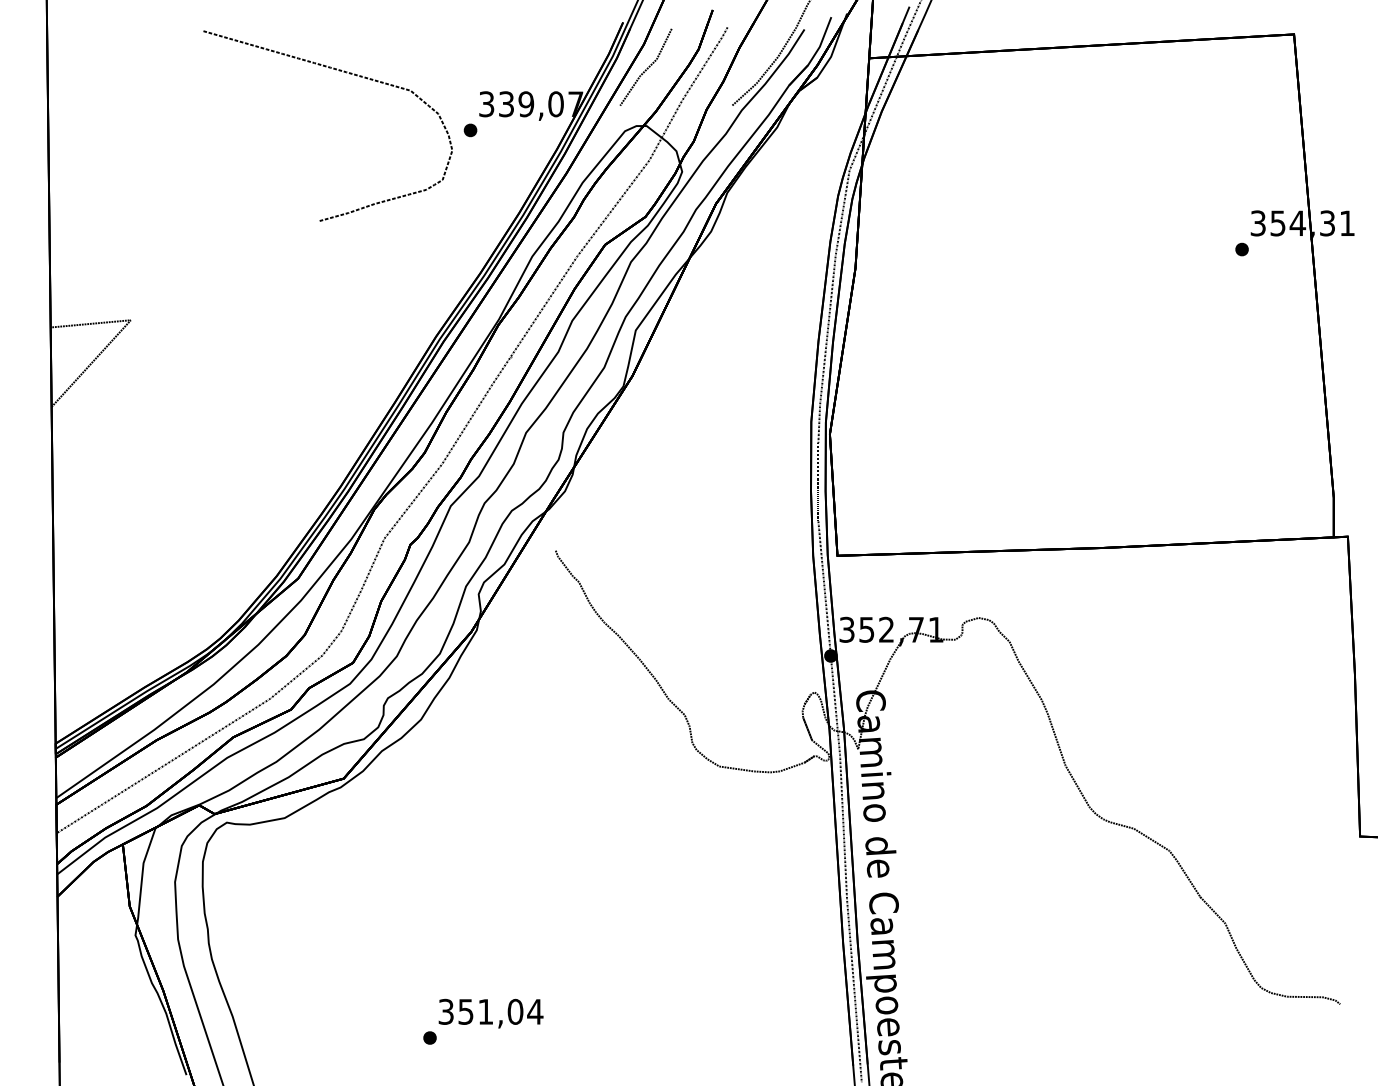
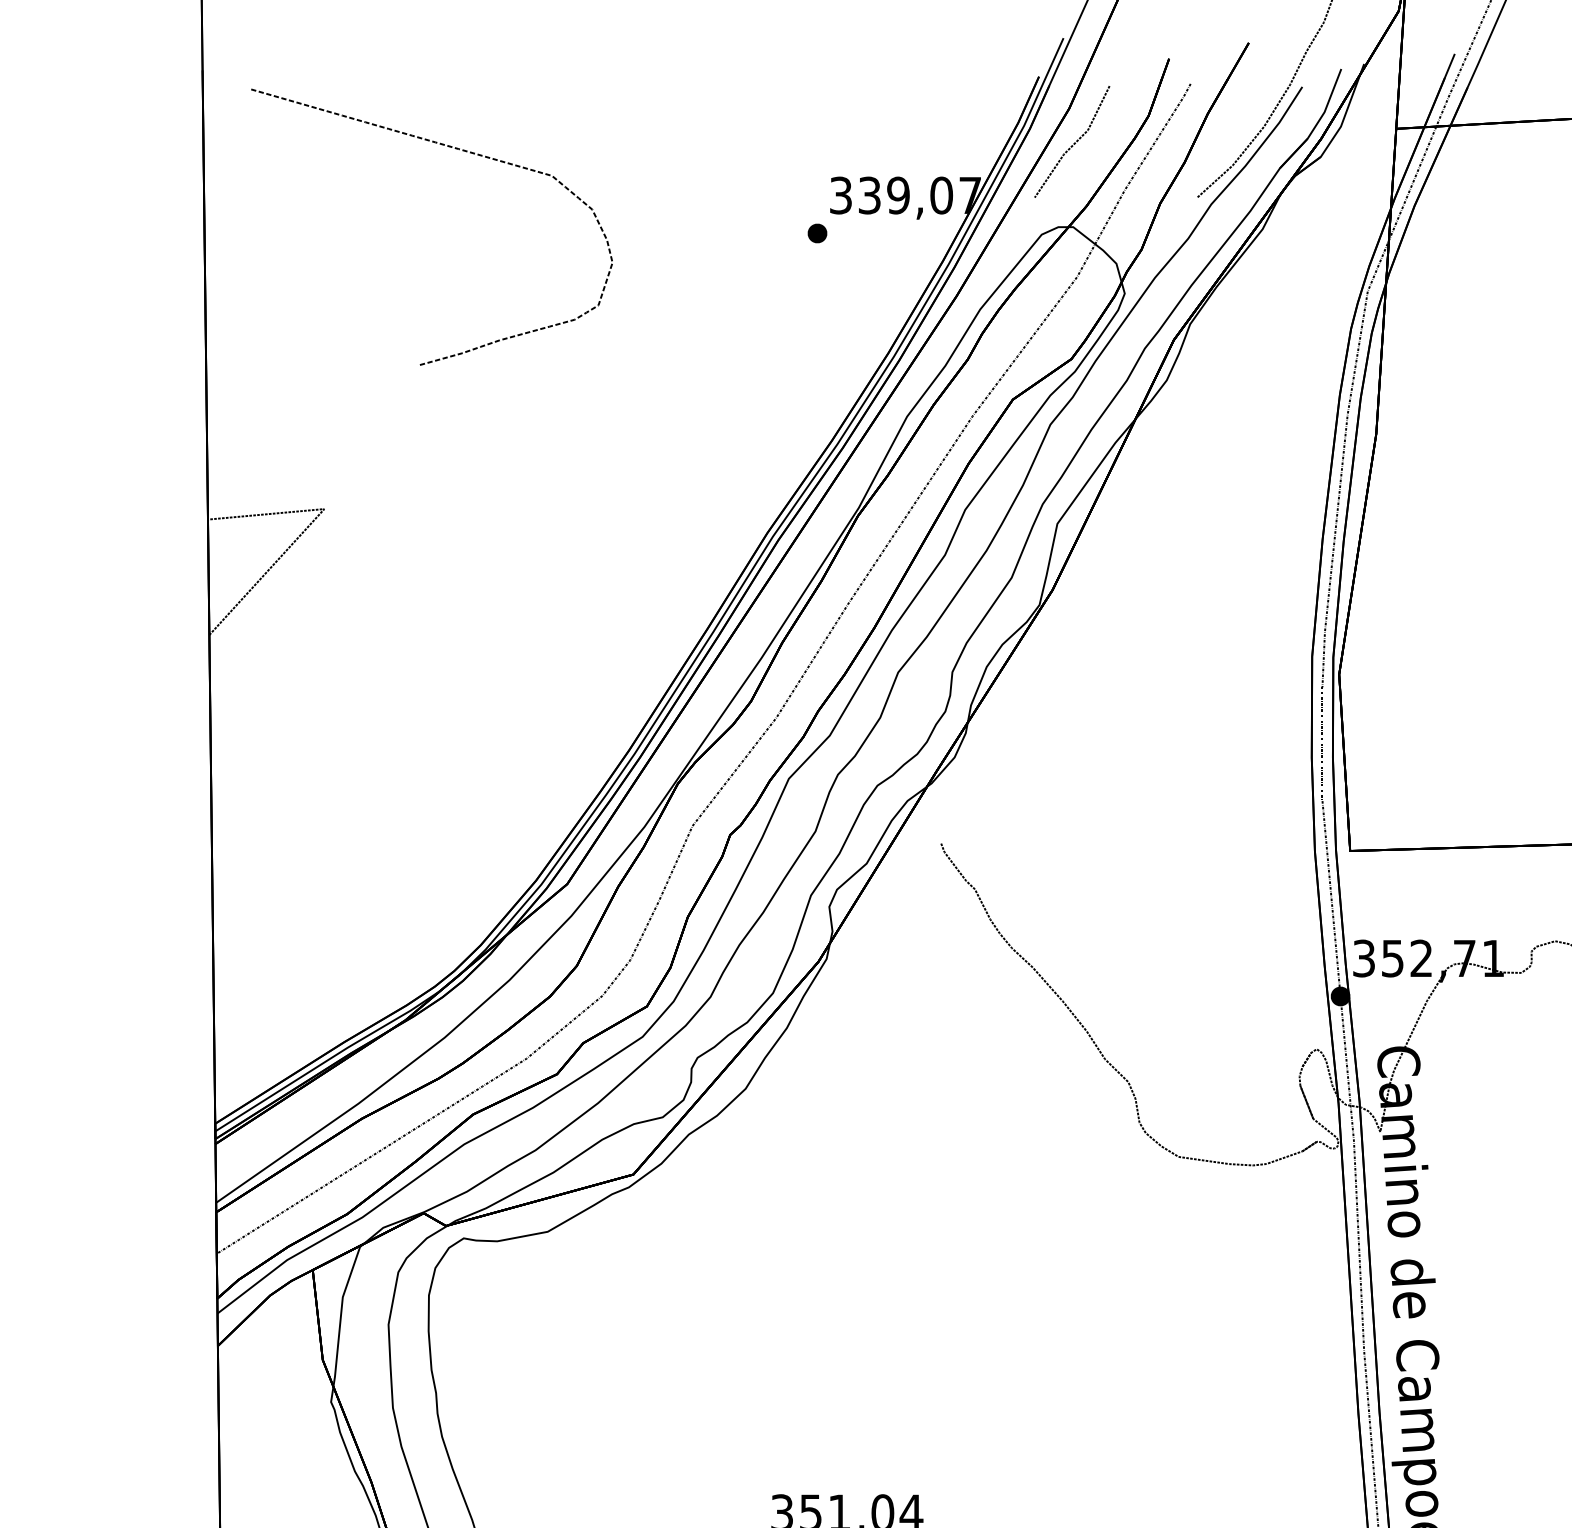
curve: (339, 71) -> (448, 147), moved

